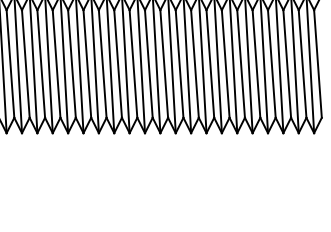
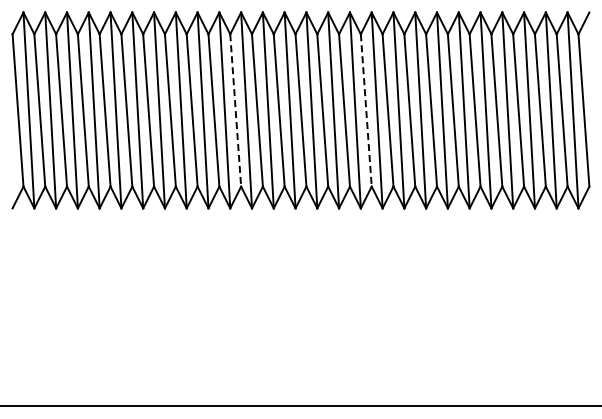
line: (71, 64) -> (235, 110), solid -> dashed
line: (164, 64) -> (366, 110), solid -> dashed

